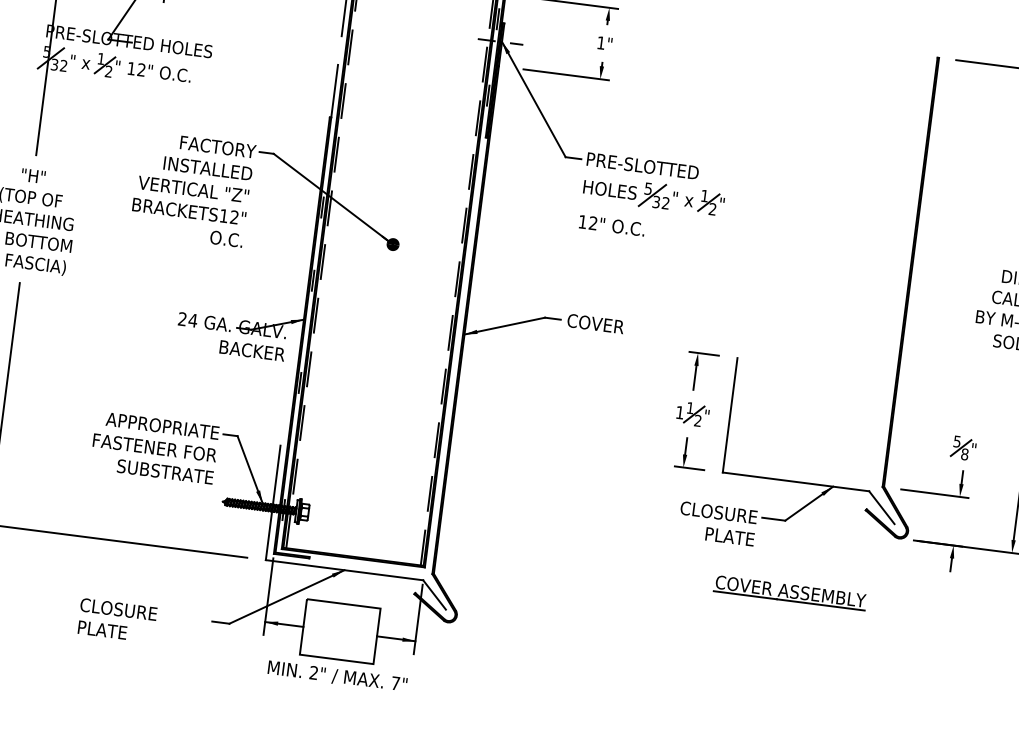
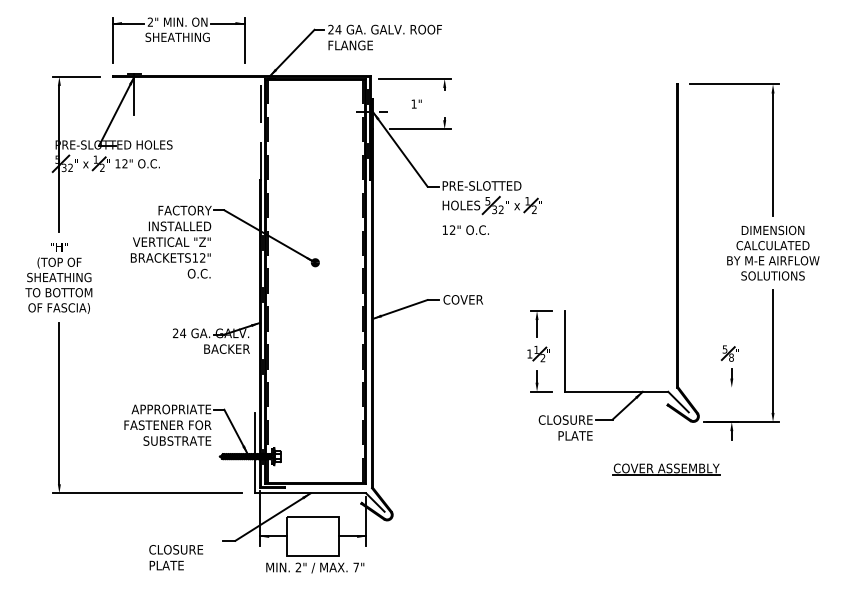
text: (604, 42) -> (416, 103), moved
line: (934, 493) -> (713, 387), removed
part: (790, 592) -> (666, 469), moved
text: (116, 620) -> (175, 557), moved

